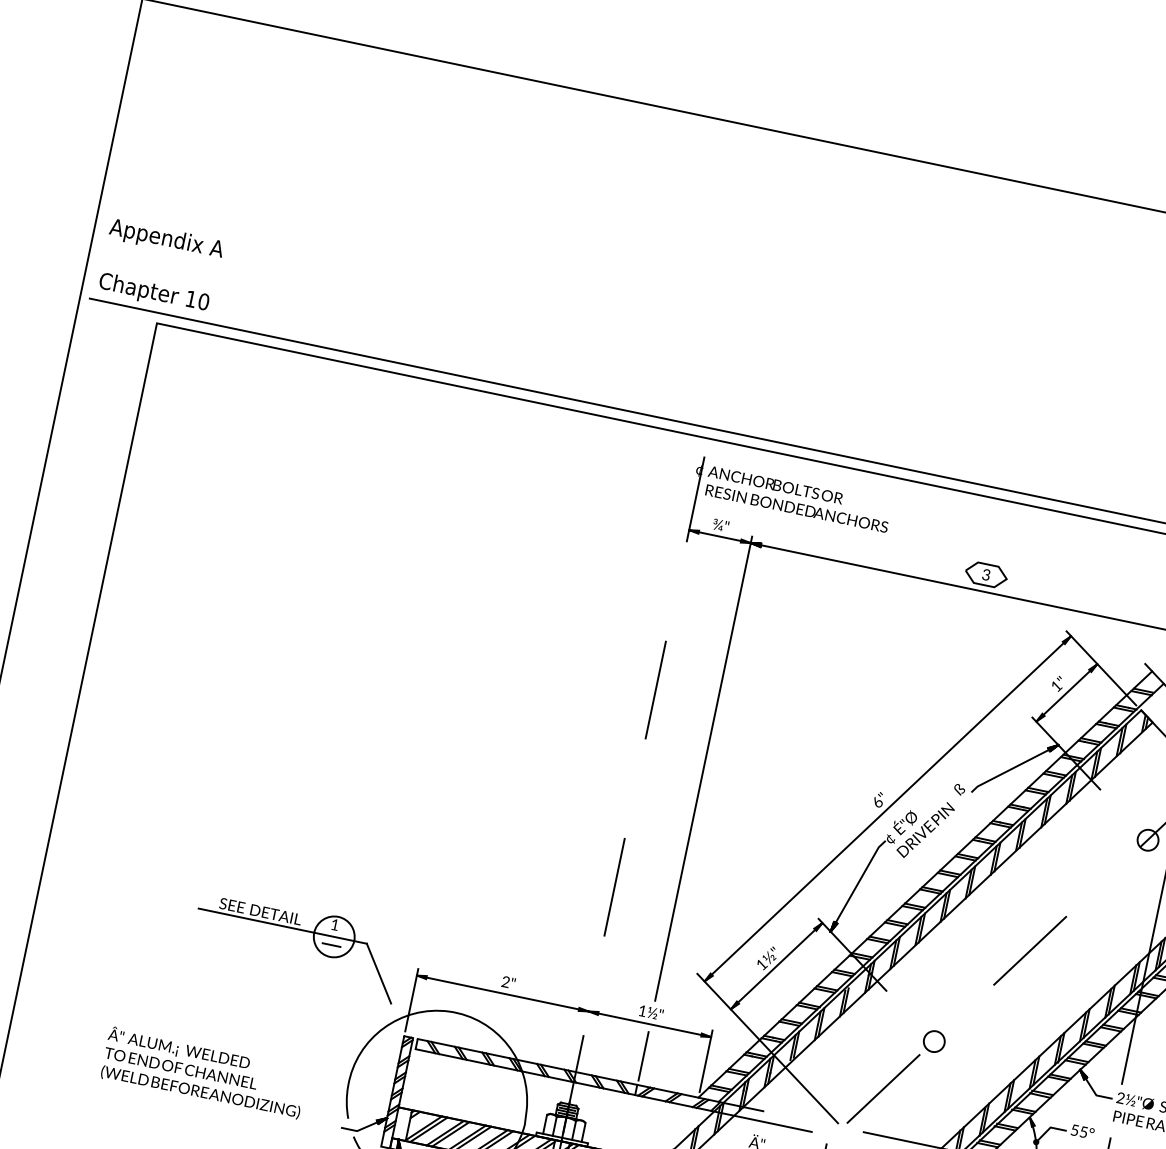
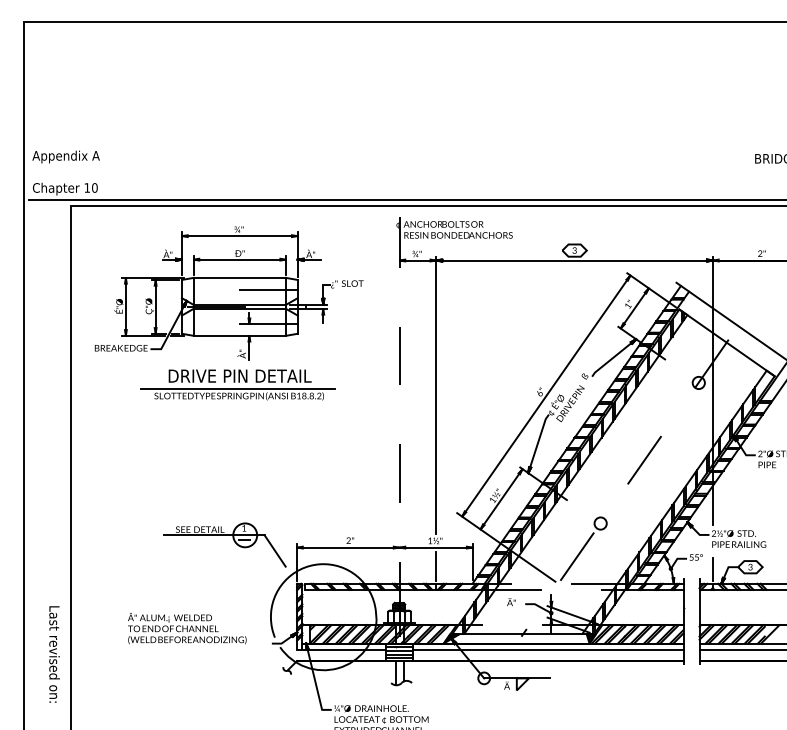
part: (383, 559) -> (228, 313), added

